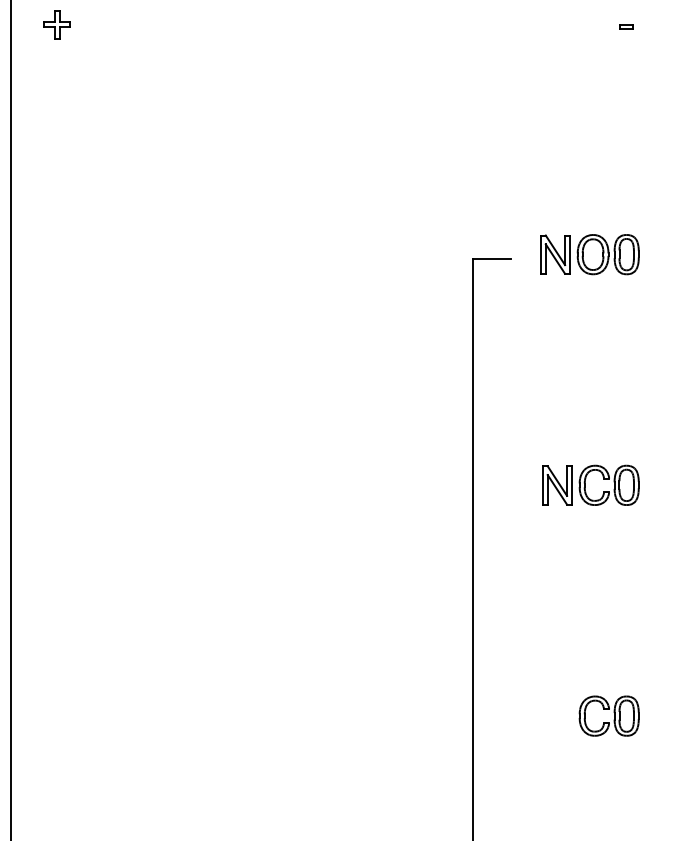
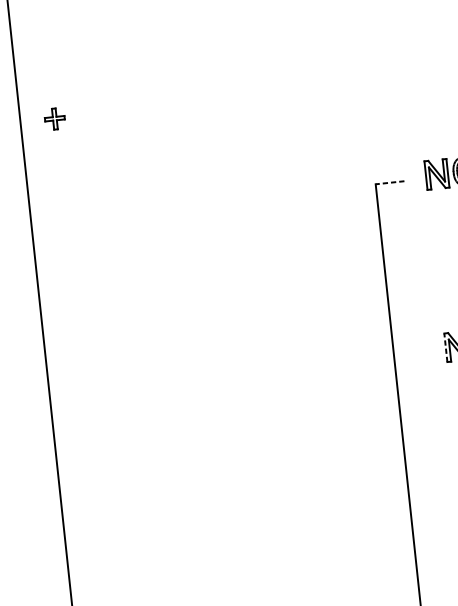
part: (56, 24) -> (54, 118), moved
line: (491, 259) -> (389, 183), solid -> dashed
line: (542, 484) -> (445, 347), solid -> dashed

